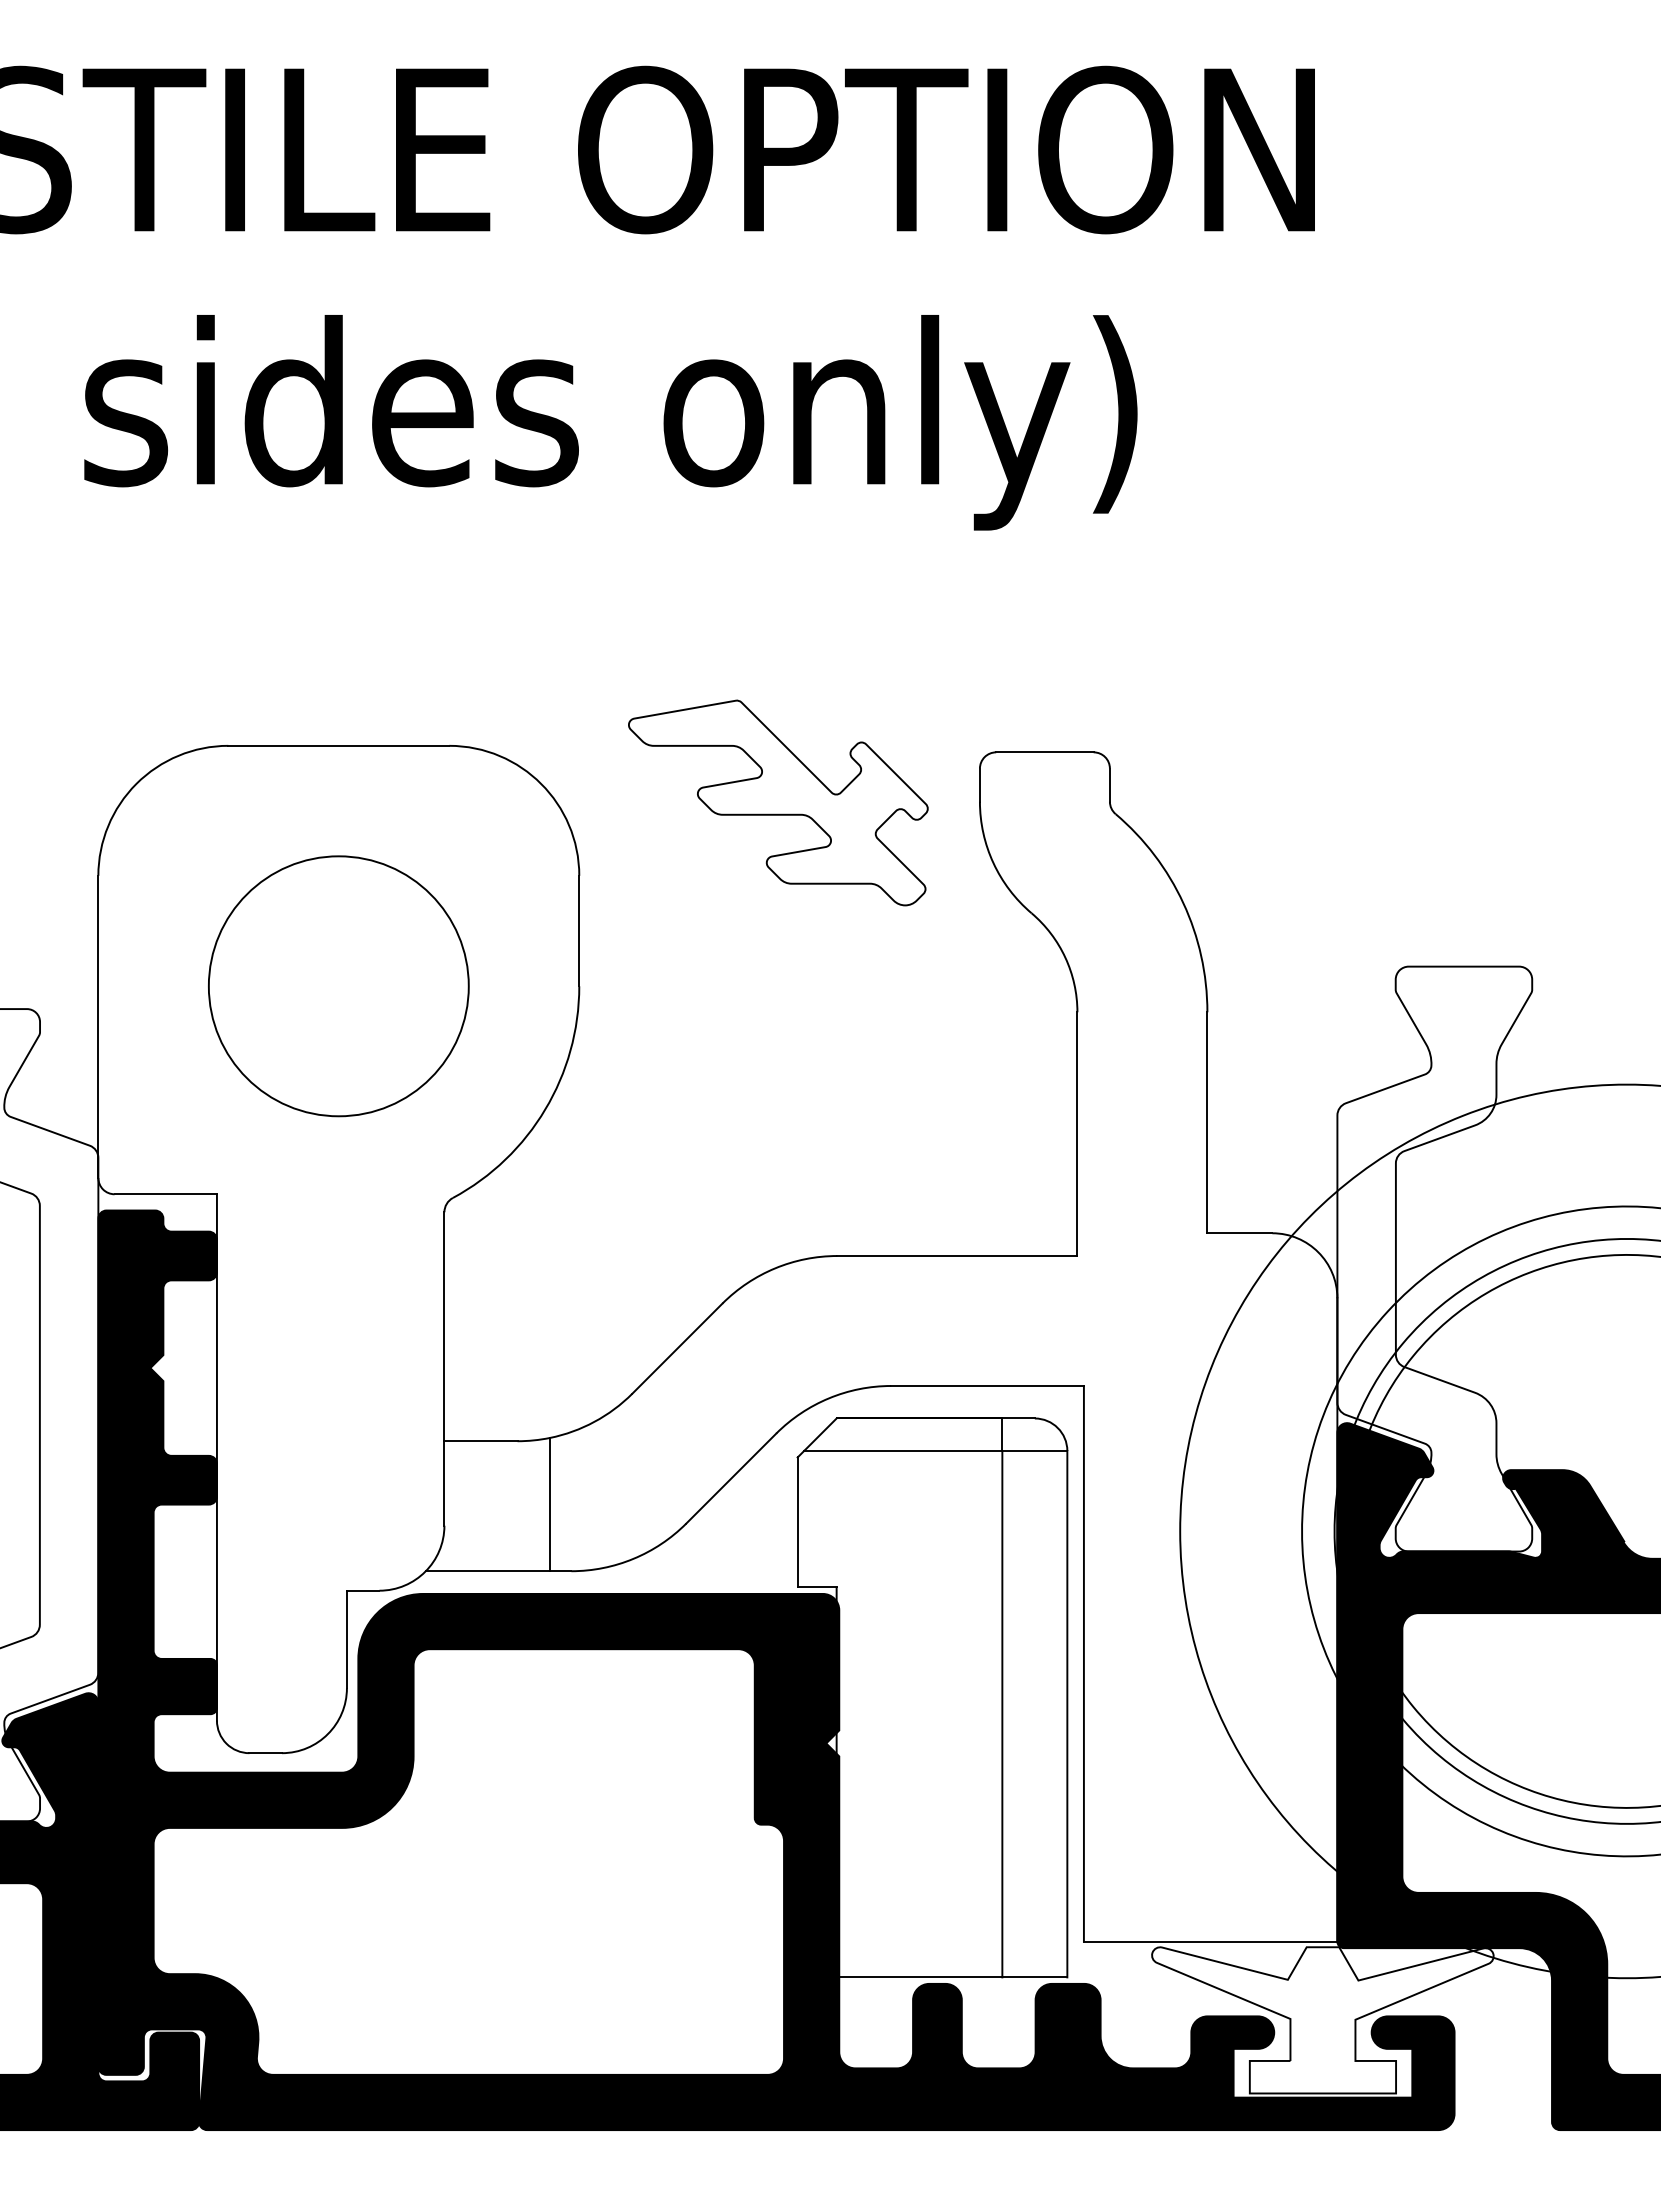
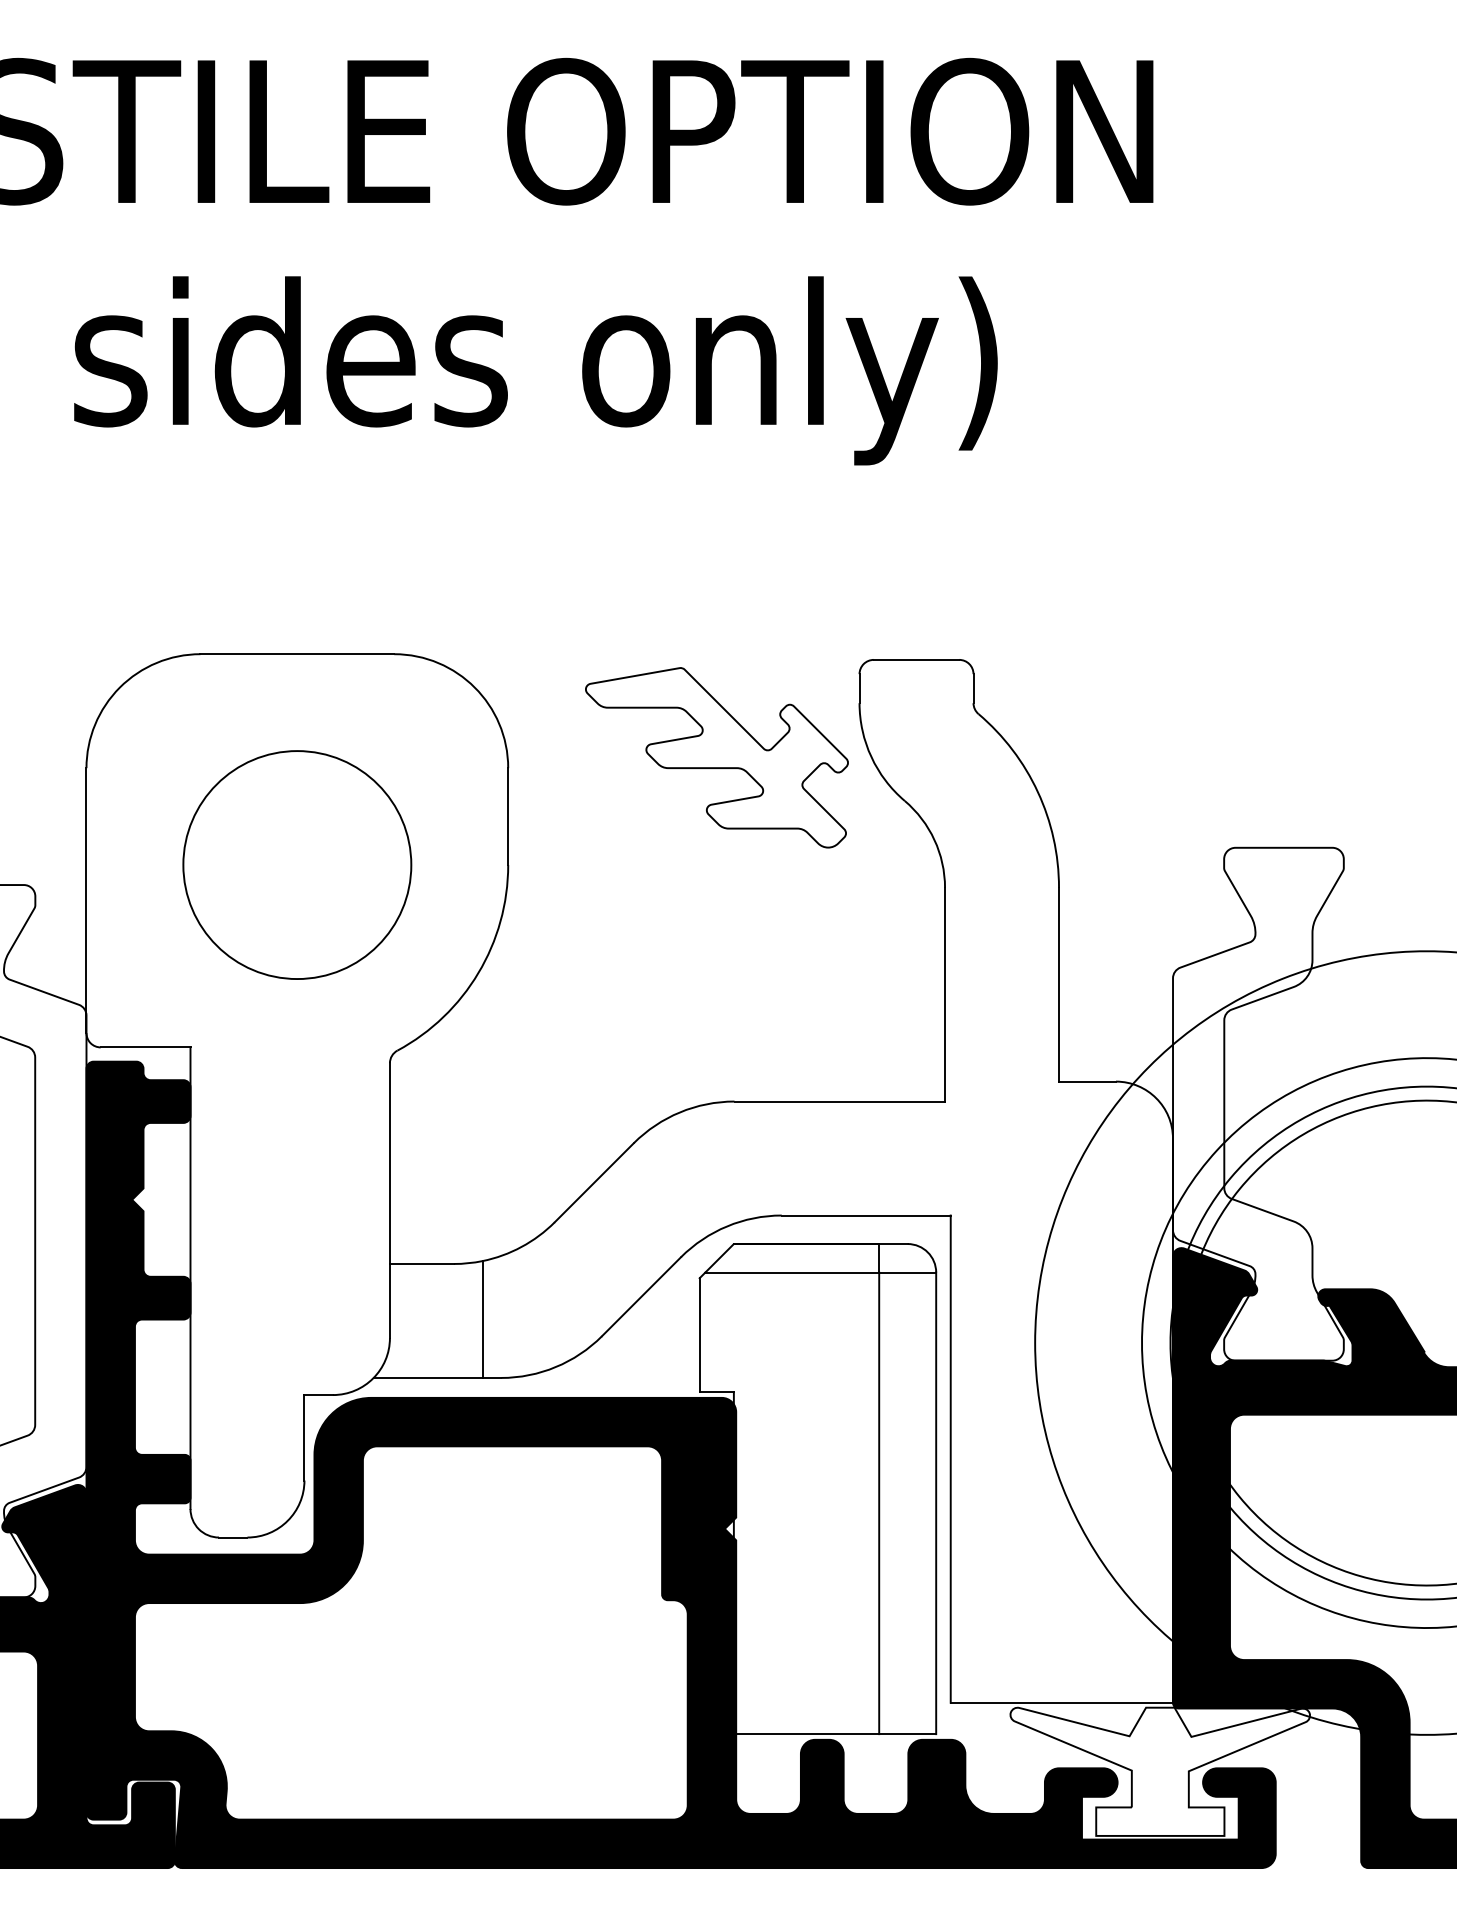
part: (778, 802) -> (717, 757), moved

